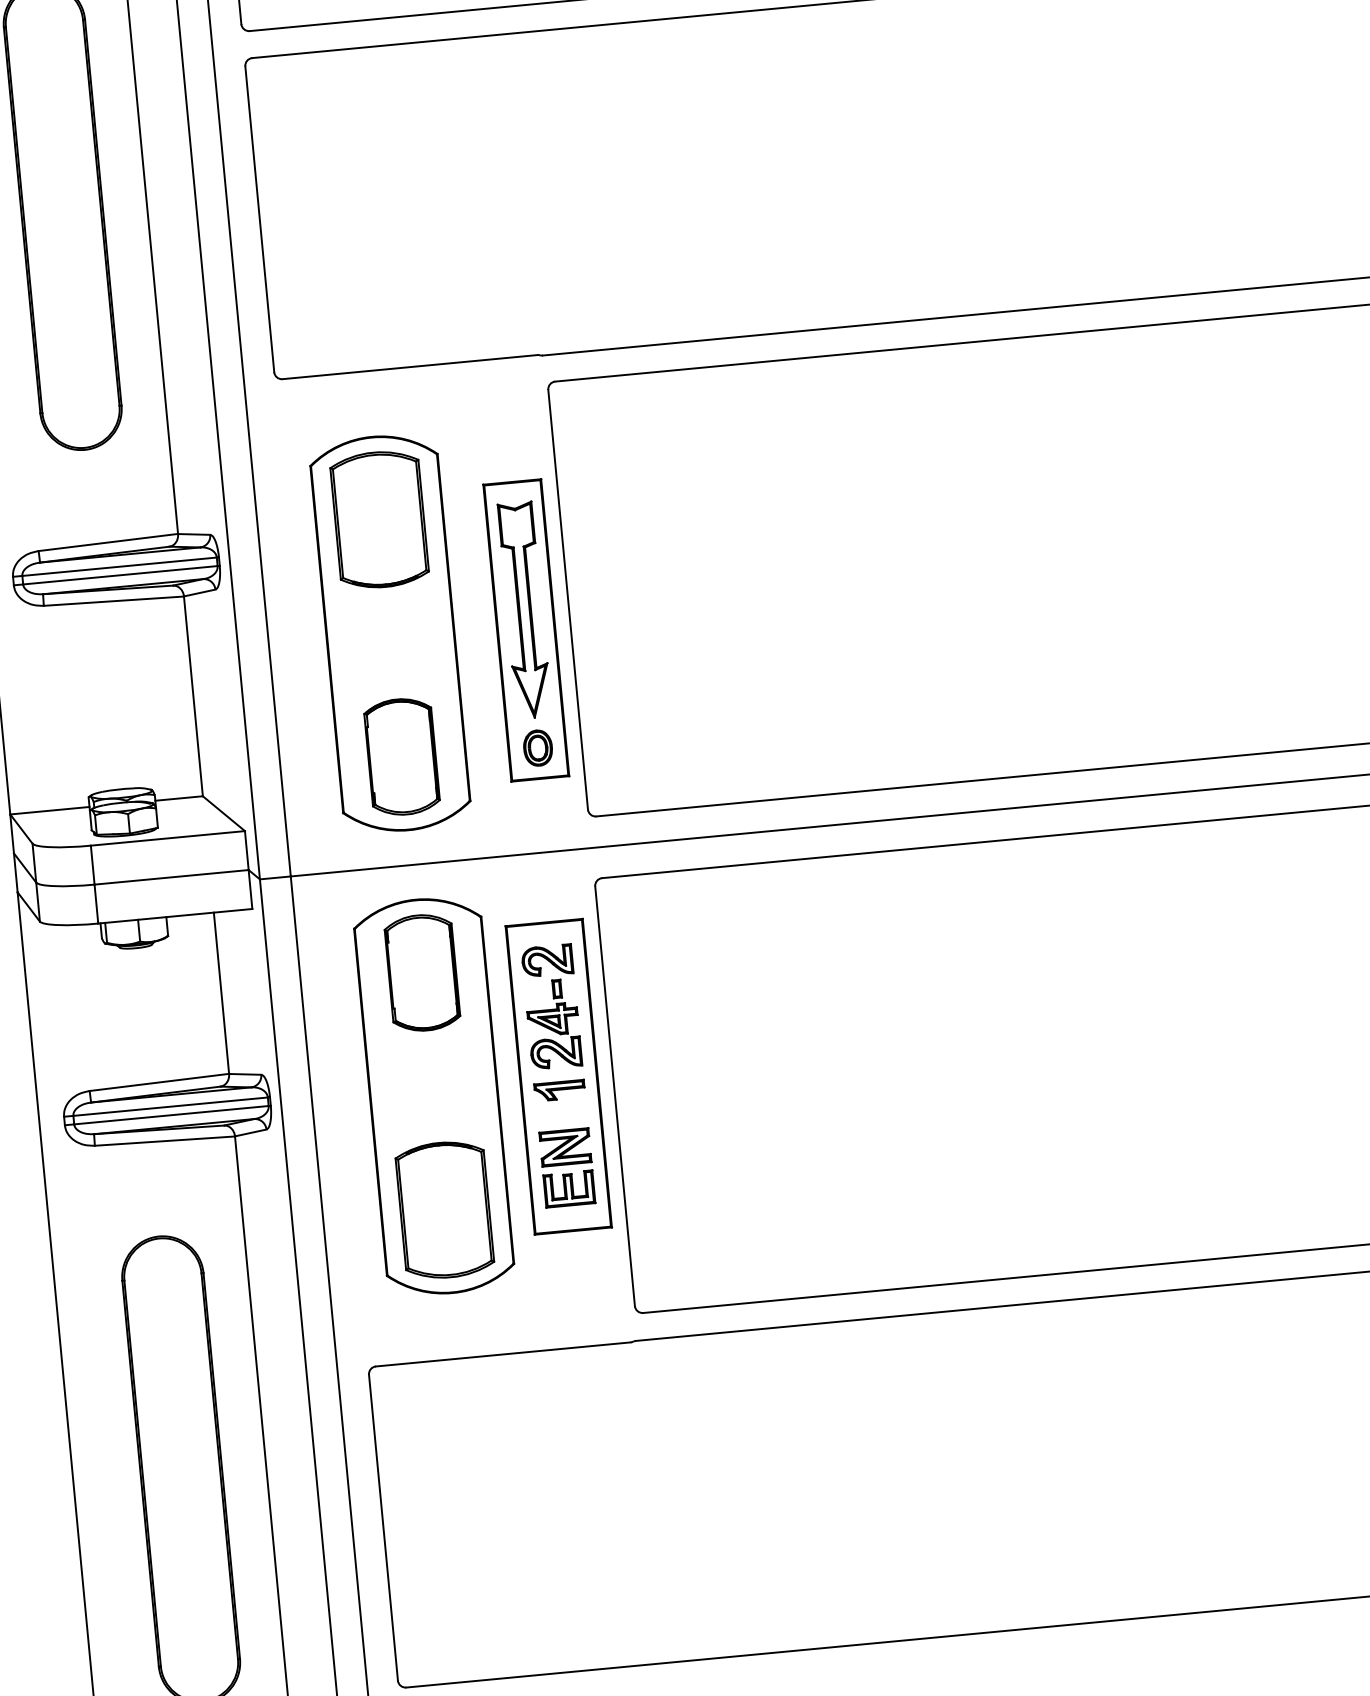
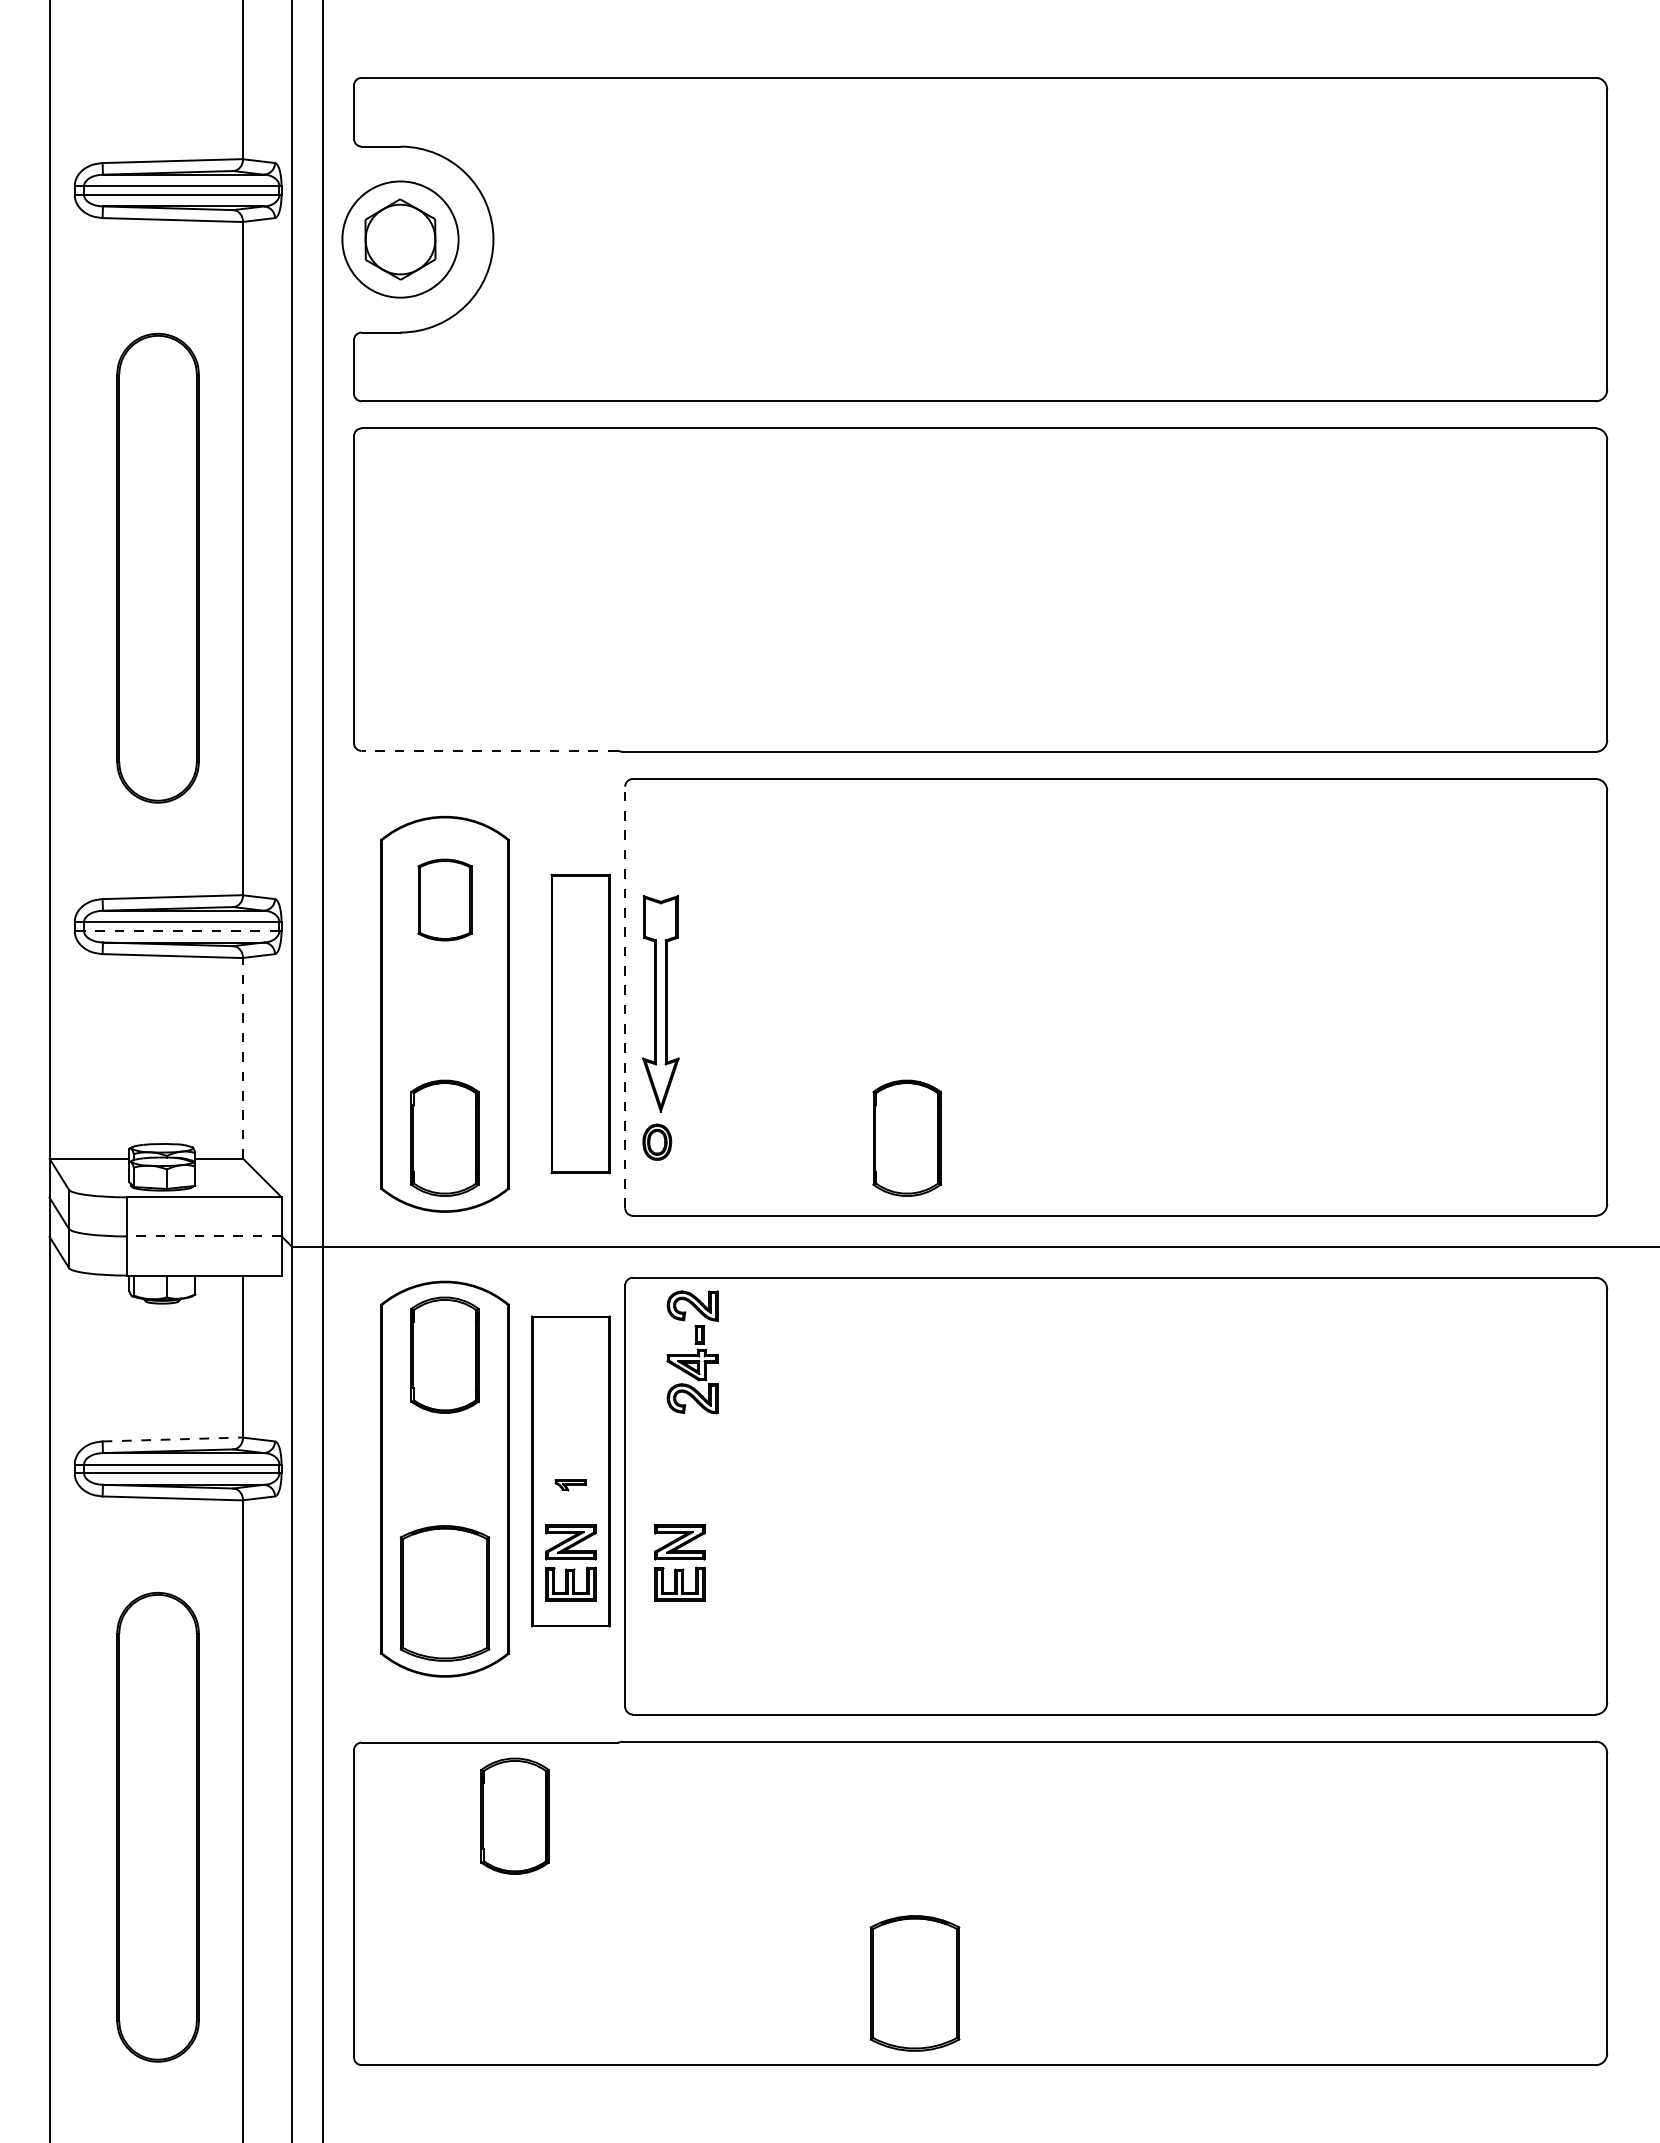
line: (409, 366) -> (489, 750), solid -> dashed
part: (379, 519) -> (444, 899), size x0.6
line: (120, 574) -> (181, 930), solid -> dashed
line: (568, 599) -> (625, 997), solid -> dashed
part: (524, 610) -> (660, 1003), moved
line: (193, 695) -> (243, 1057), solid -> dashed
part: (861, 712) -> (906, 1137), added
part: (538, 747) -> (657, 1141), moved
line: (170, 877) -> (203, 1236), solid -> dashed
part: (551, 1007) -> (692, 1352), moved
line: (160, 1082) -> (173, 1439), solid -> dashed
part: (559, 1089) -> (570, 1484), size x0.6
part: (675, 1157) -> (679, 1562), added
part: (534, 1424) -> (514, 1815), added
part: (948, 1554) -> (914, 1983), added

